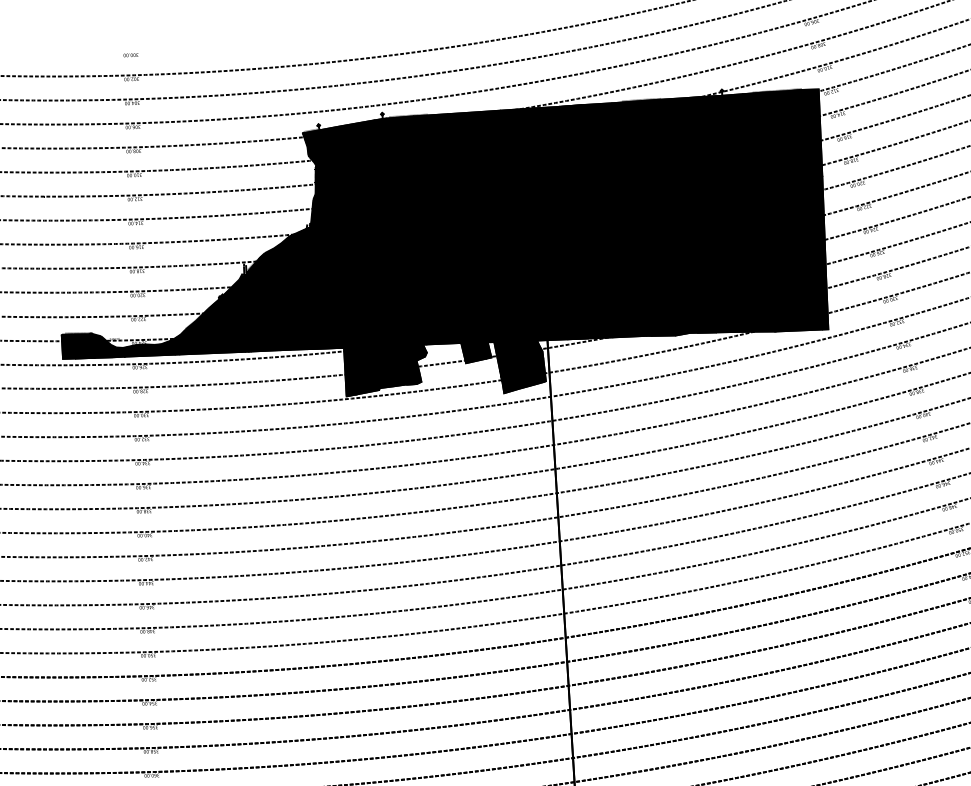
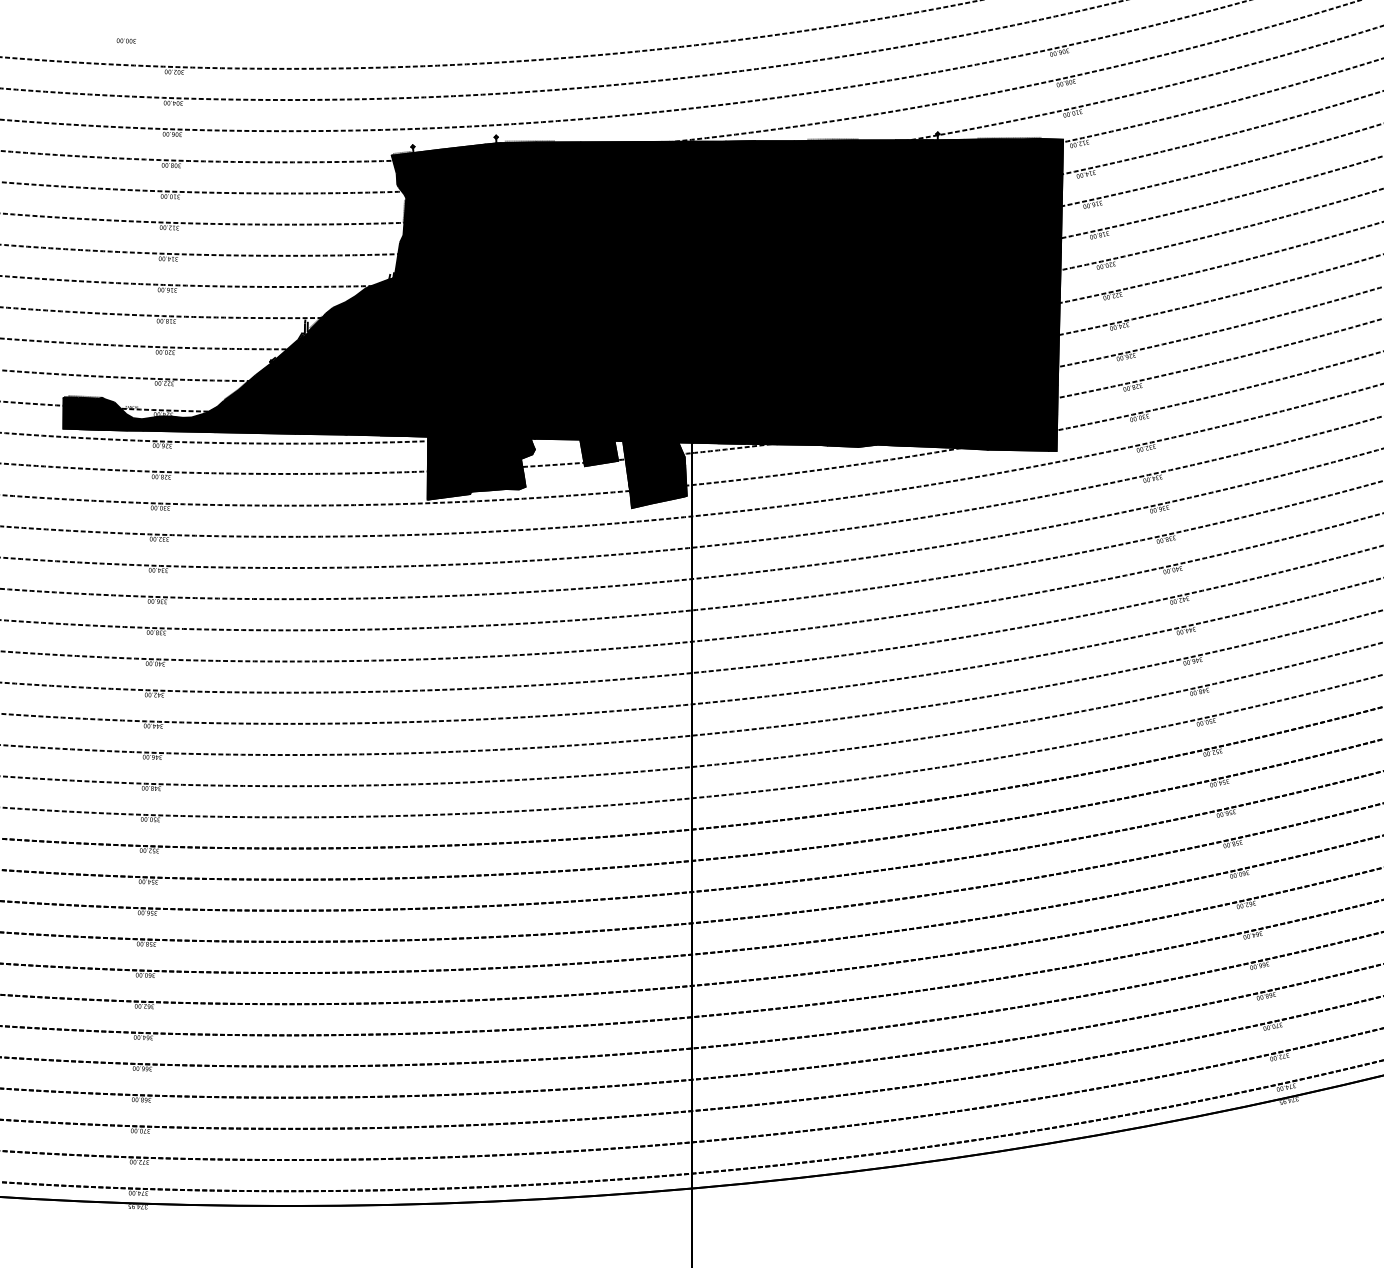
text: (130, 54) -> (125, 40), moved

